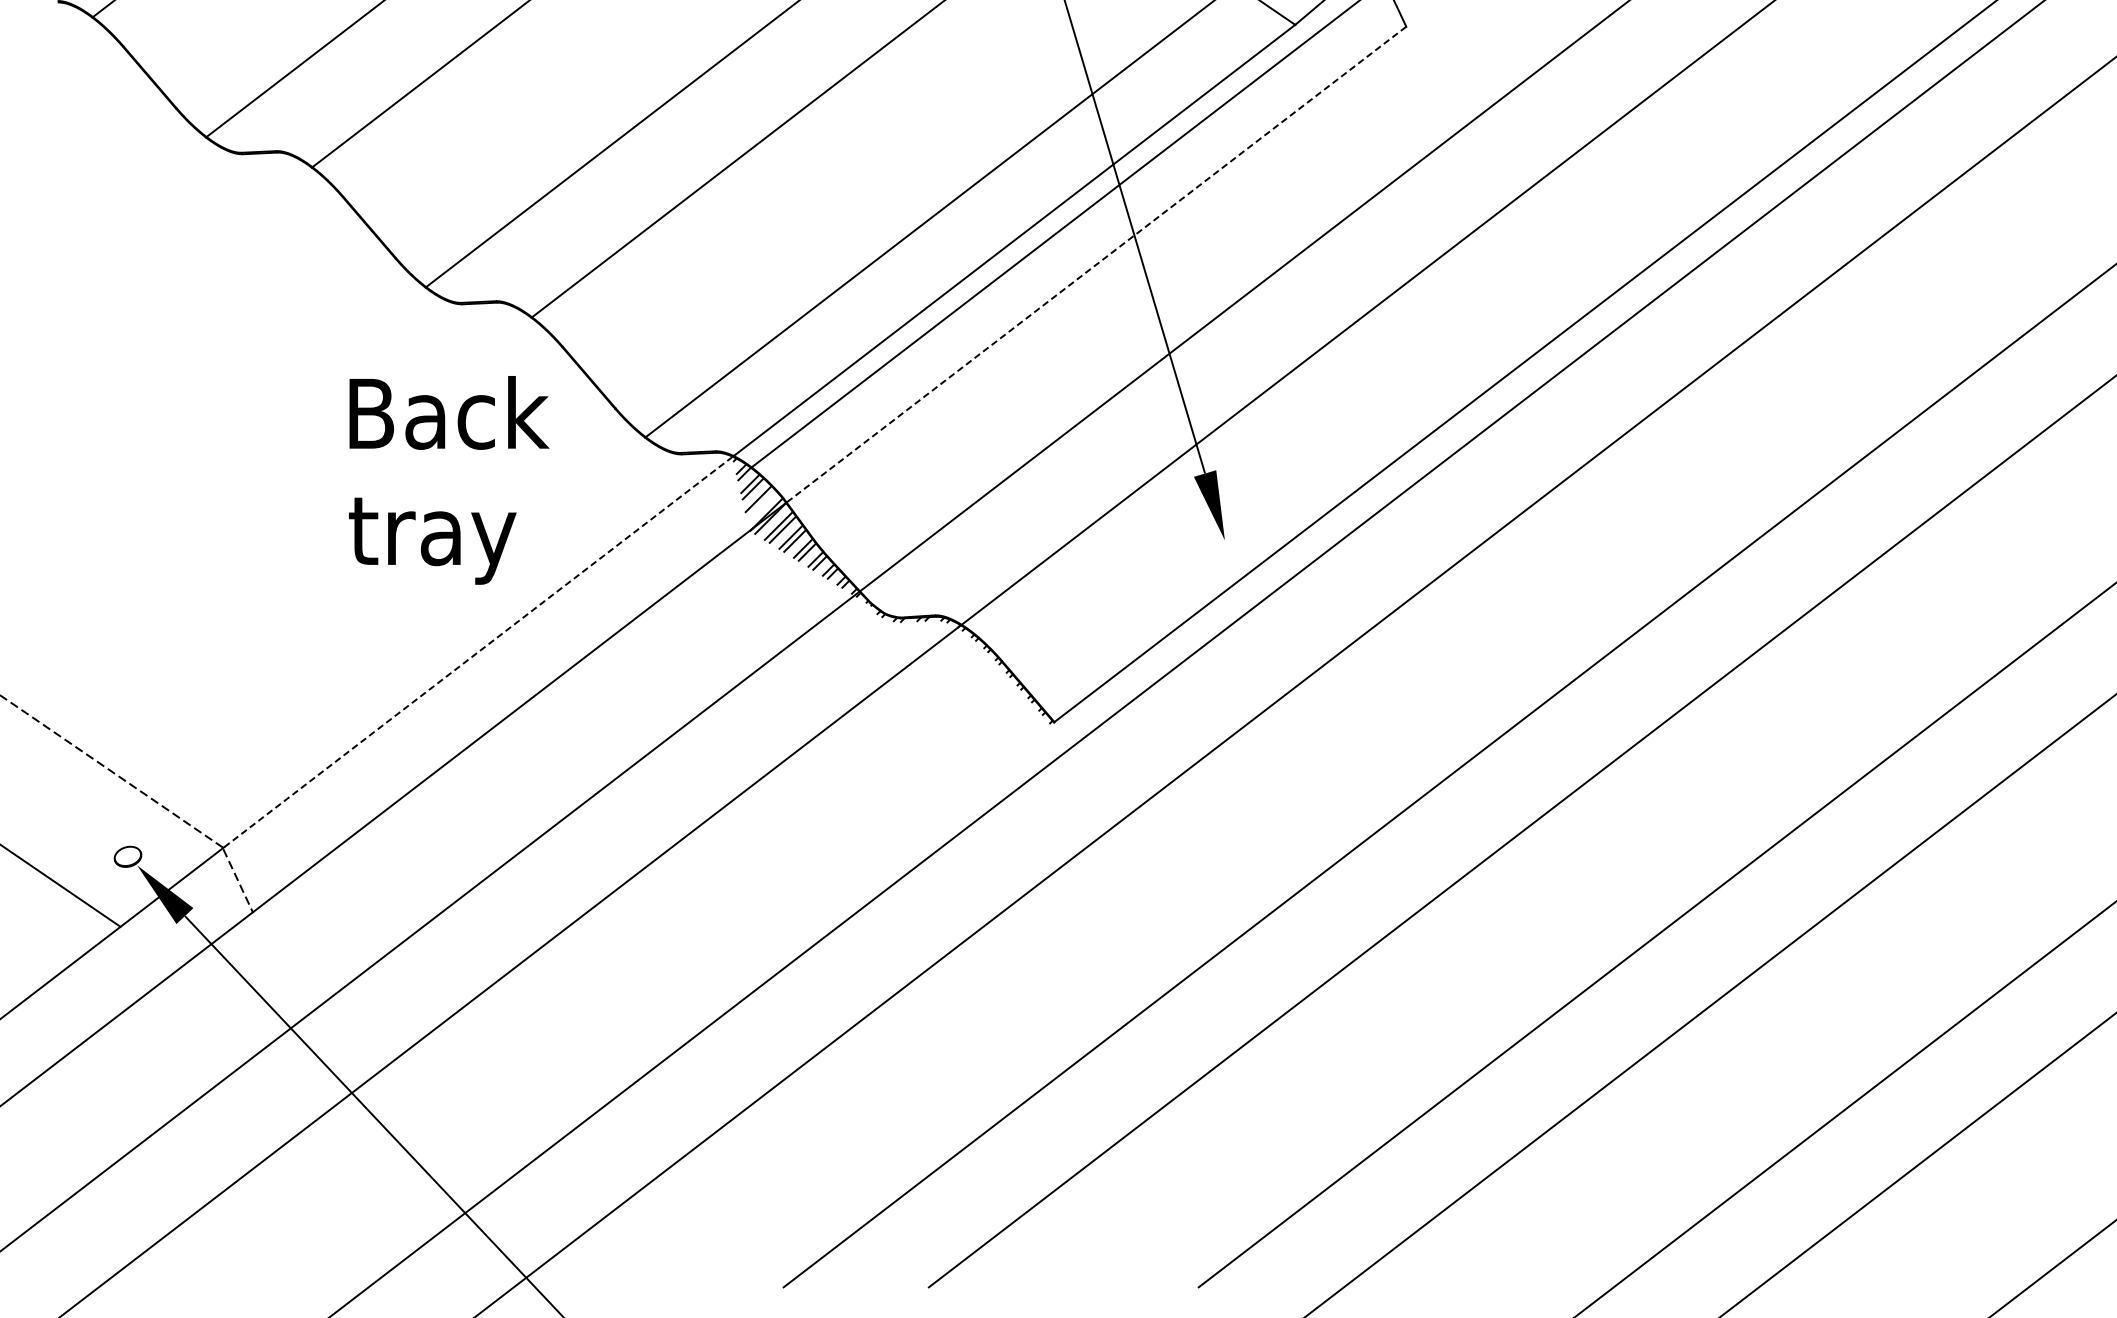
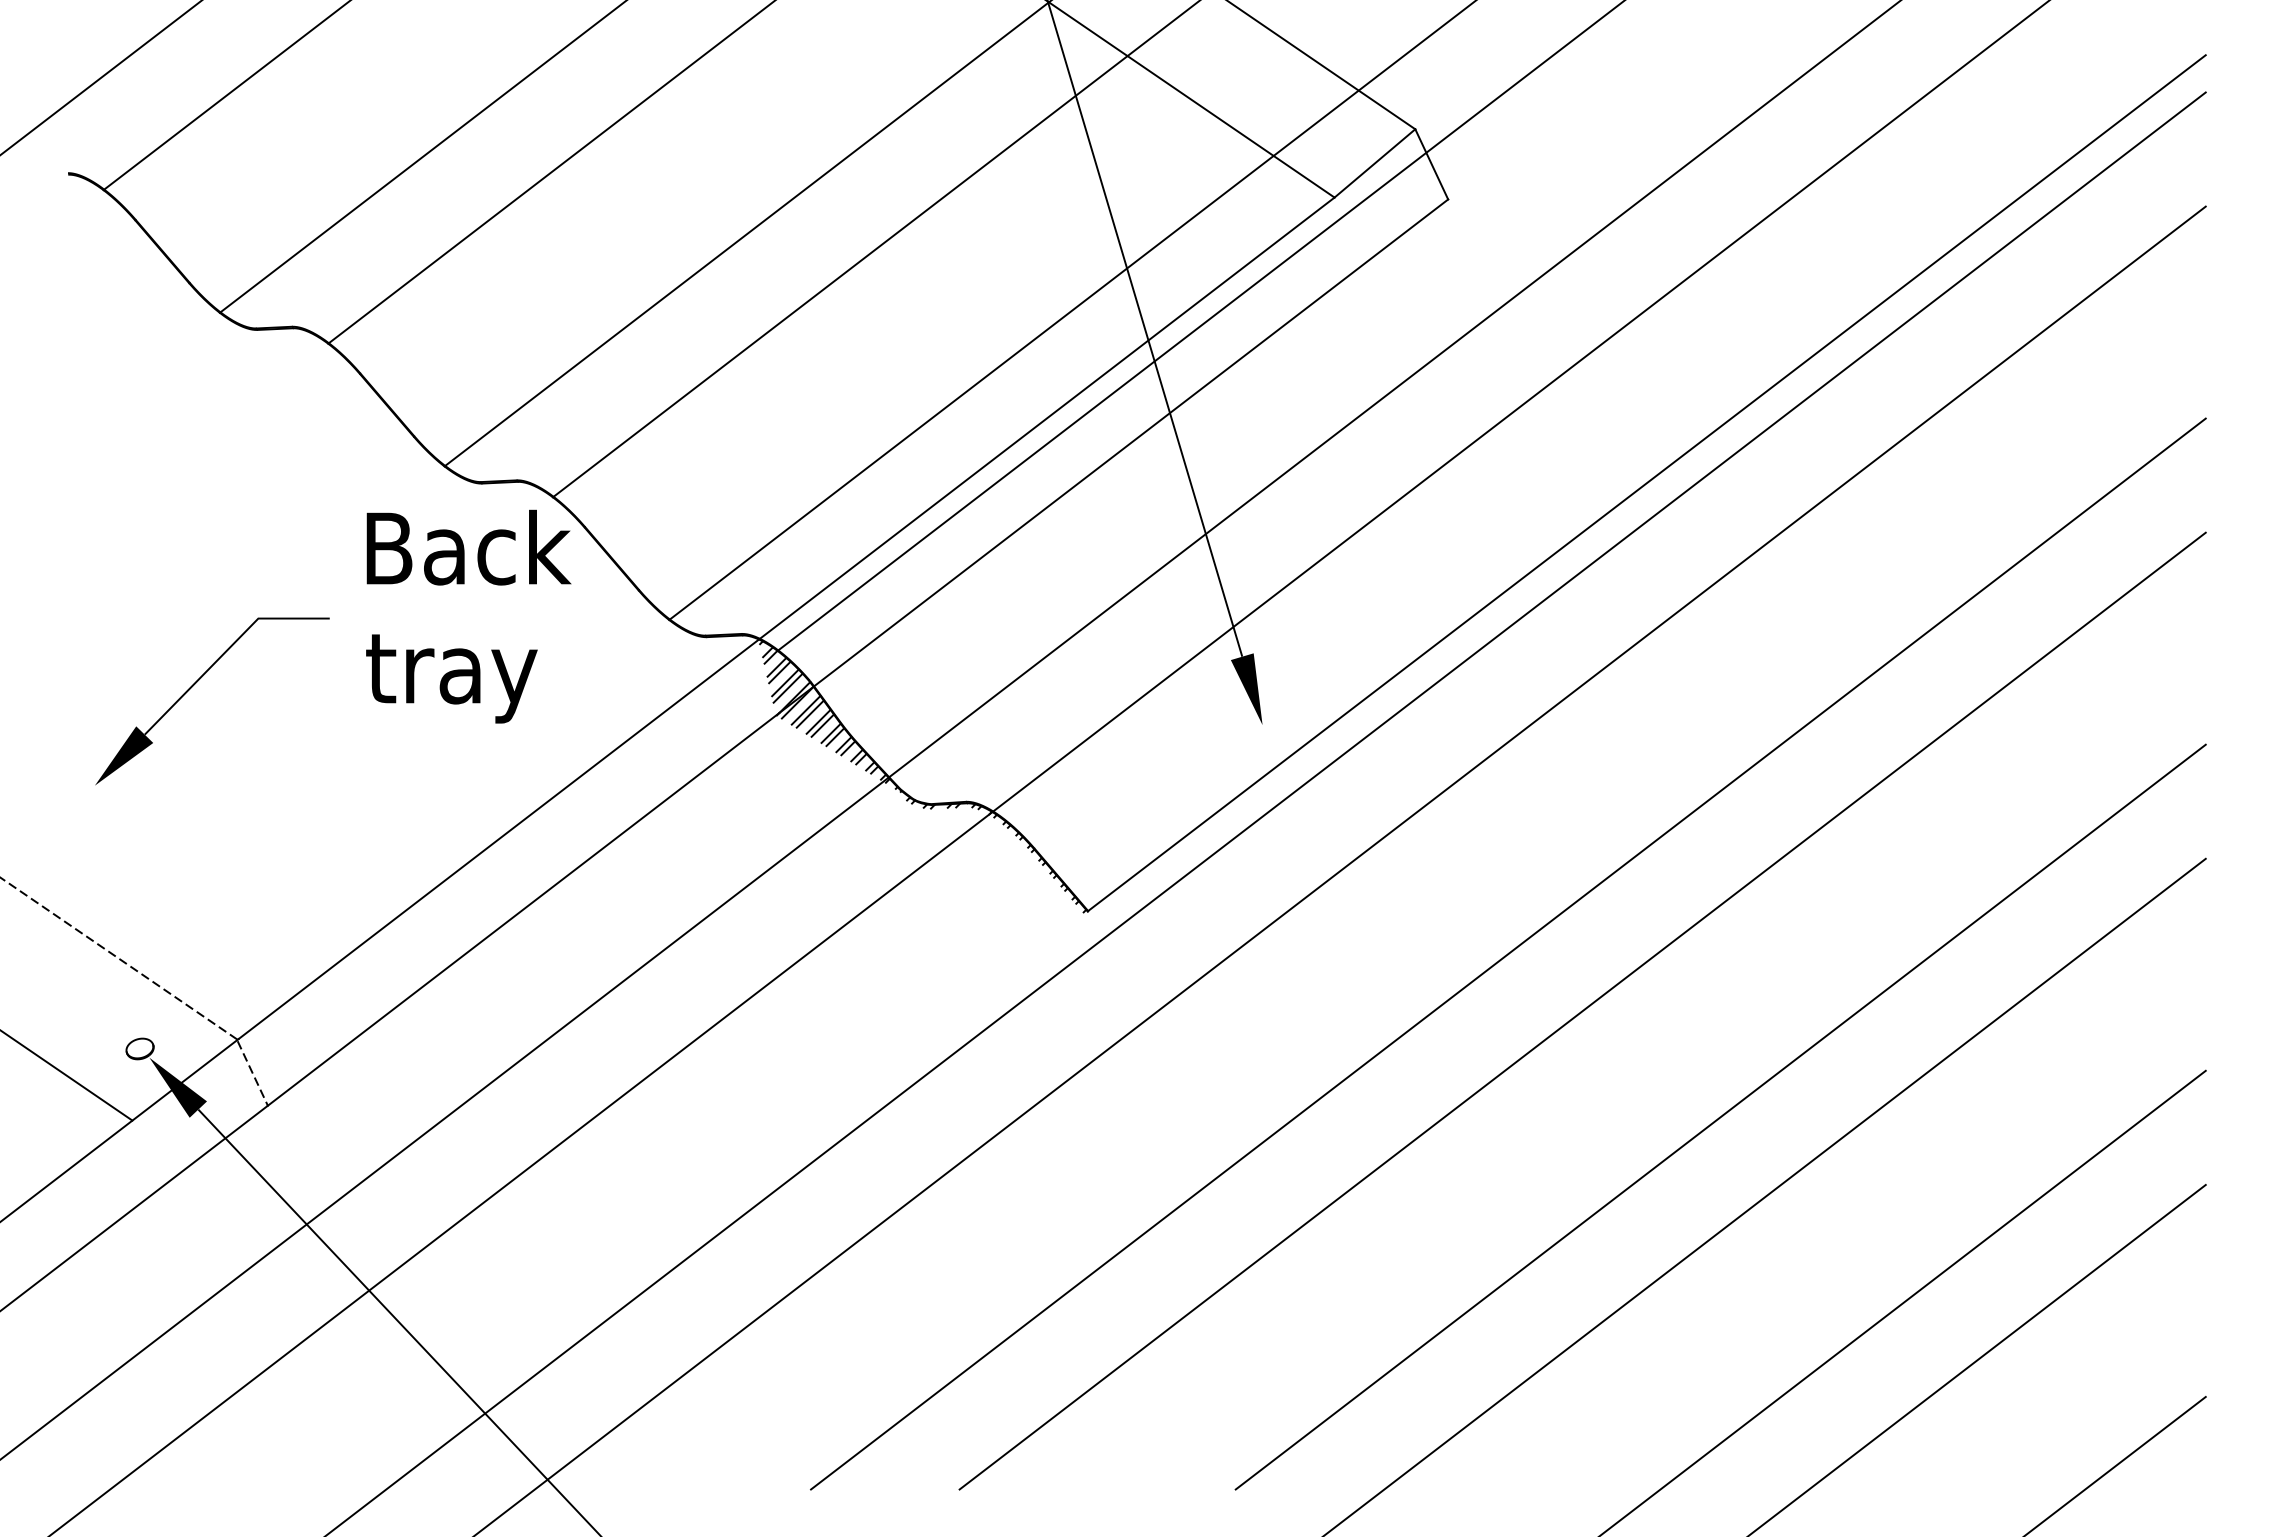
line: (1096, 264) -> (1131, 442), dashed -> solid
text: (448, 480) -> (468, 616), moved
part: (182, 500) -> (195, 684), added
line: (760, 503) -> (787, 687), added
line: (479, 652) -> (499, 839), dashed -> solid

